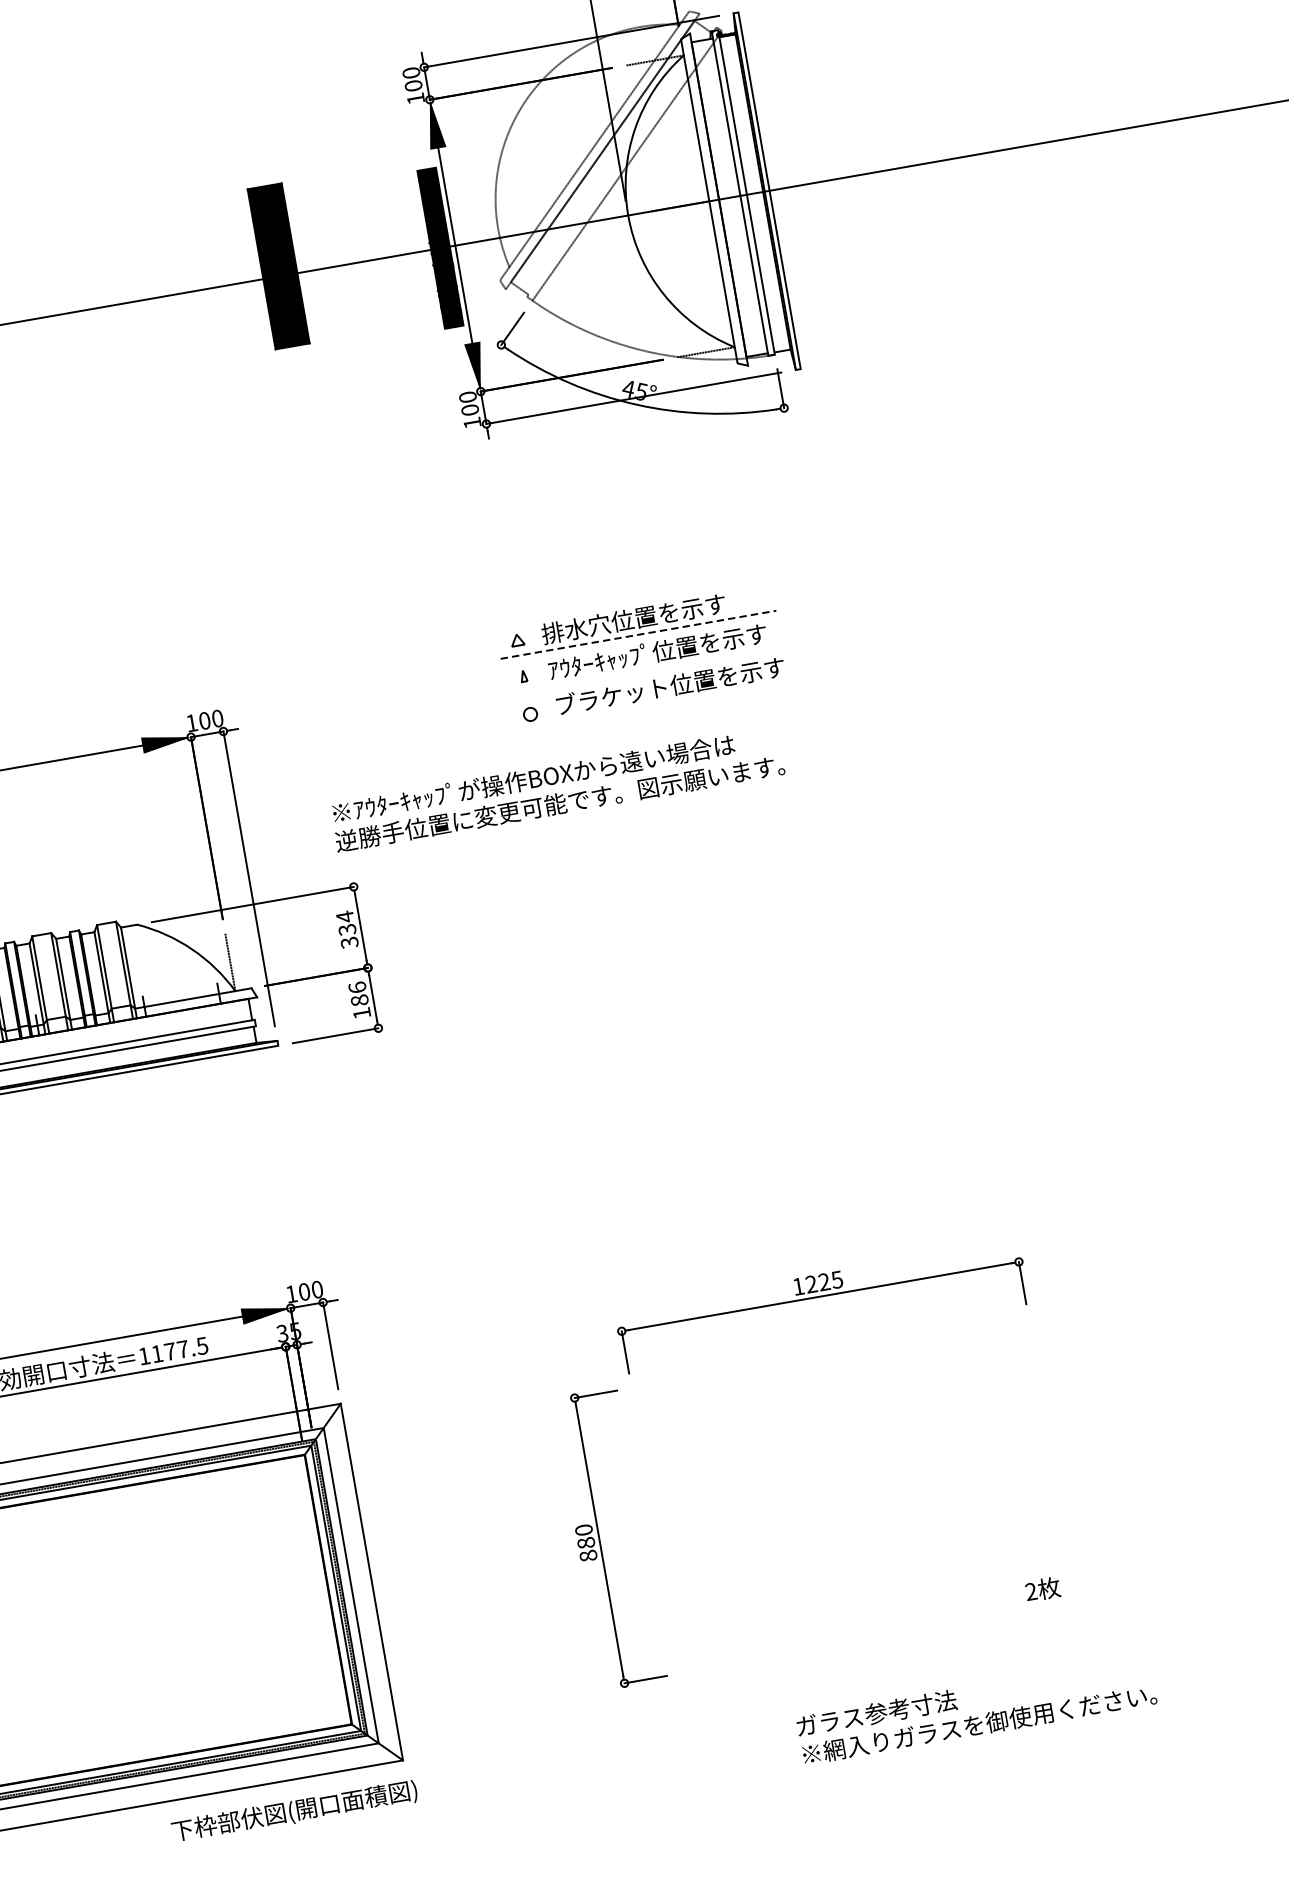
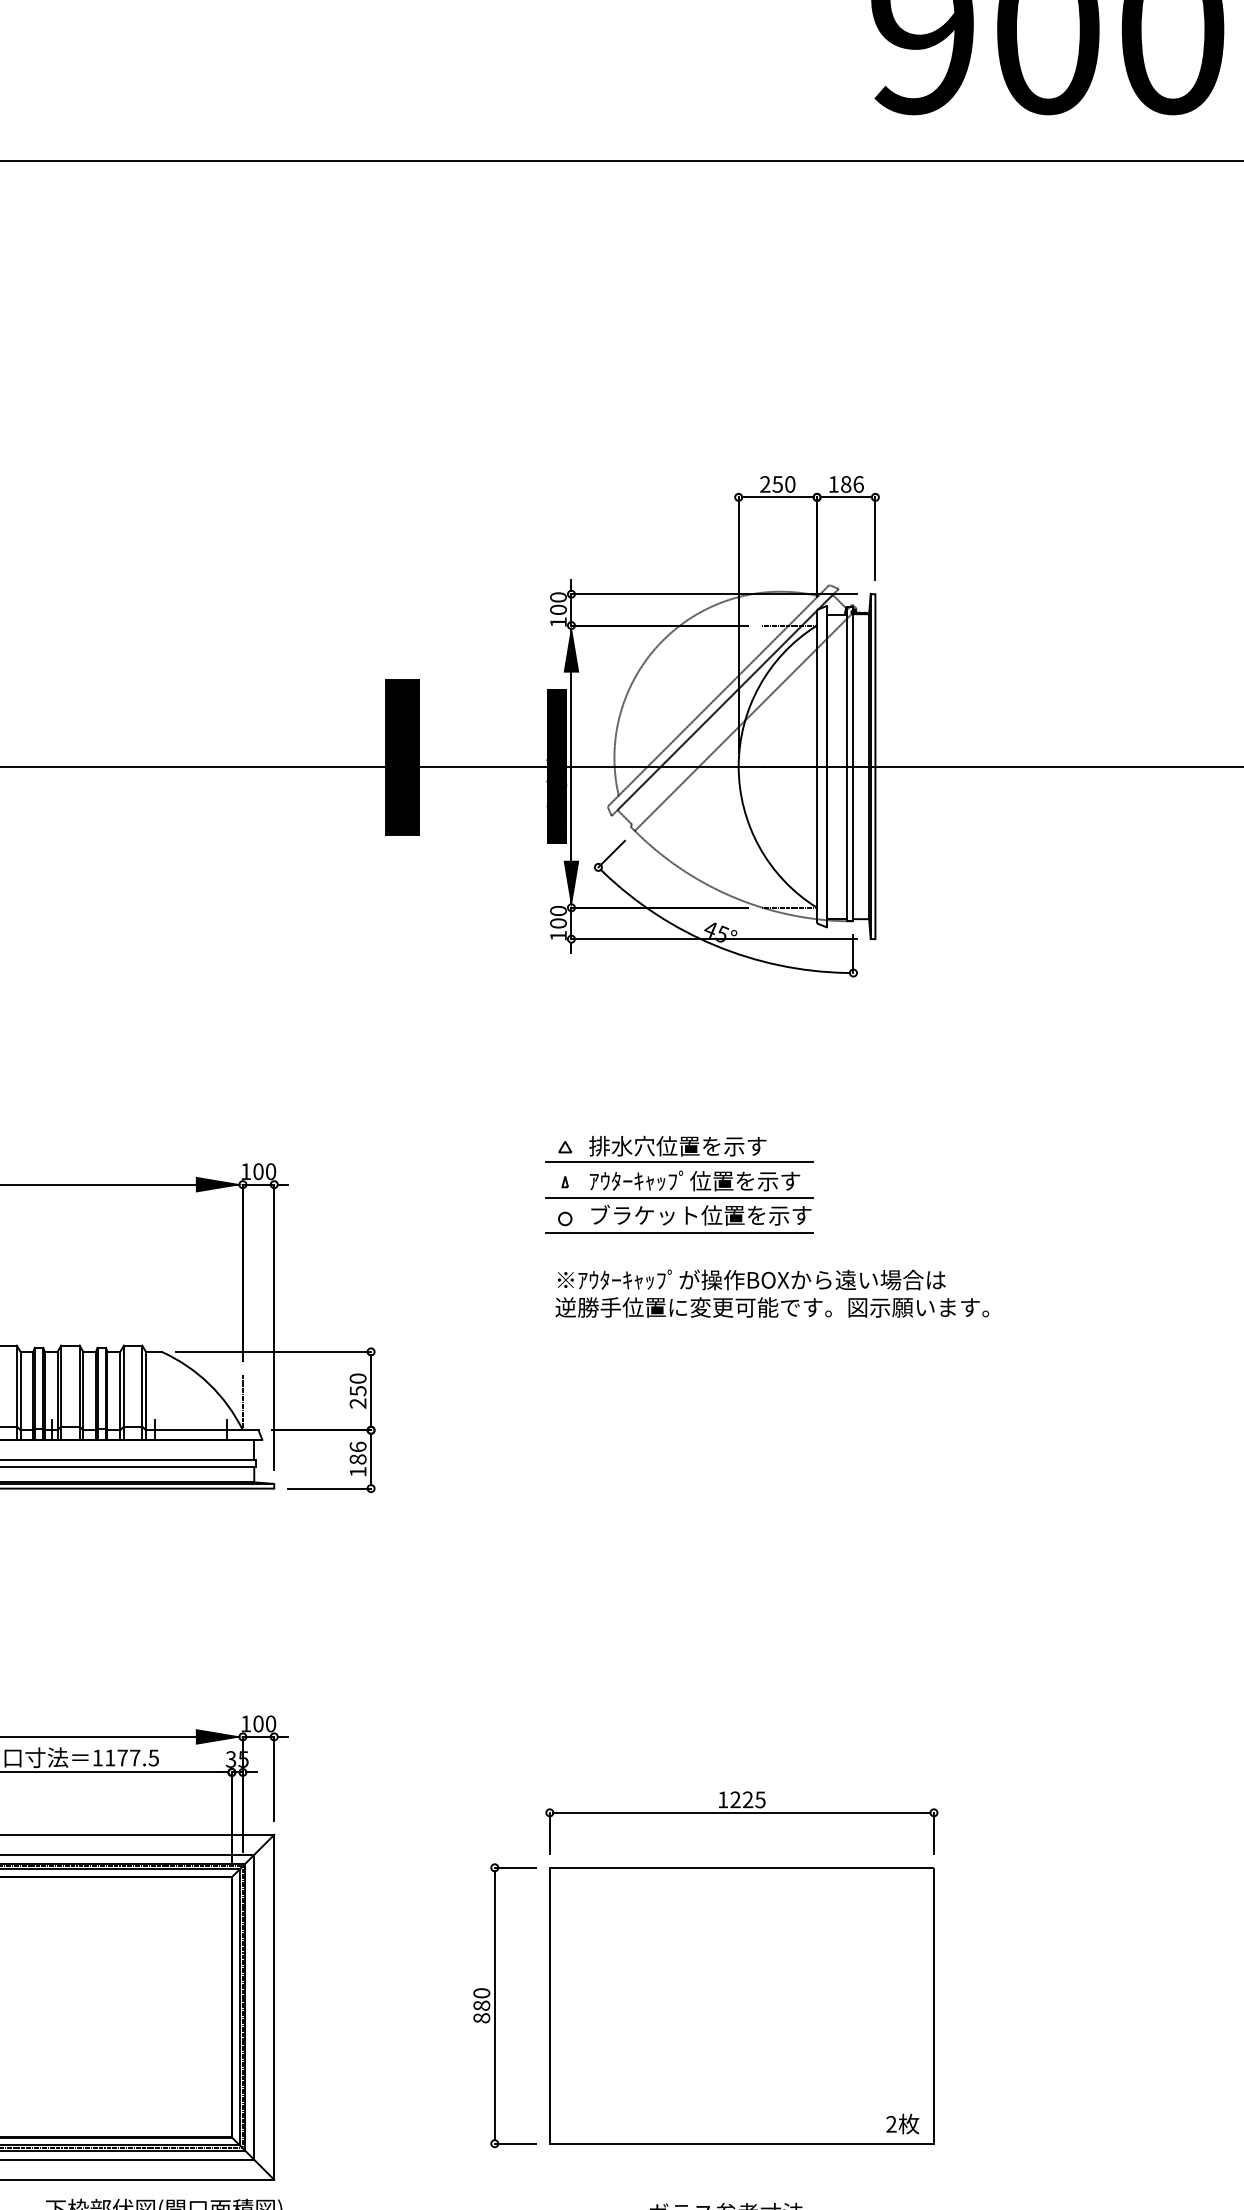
line: (639, 634) -> (680, 1161), dashed -> solid
line: (644, 672) -> (679, 1198), added
line: (651, 708) -> (679, 1233), added
text: (557, 789) -> (772, 1293), moved
text: (346, 929) -> (357, 1390), 334 -> 250
part: (854, 1495) -> (741, 2005), added

